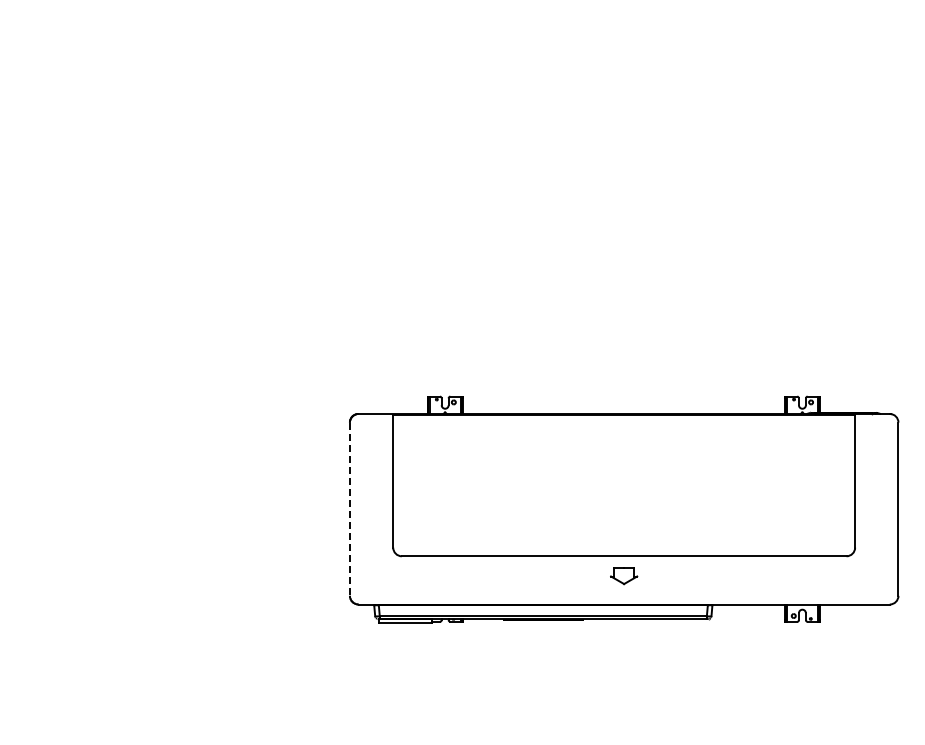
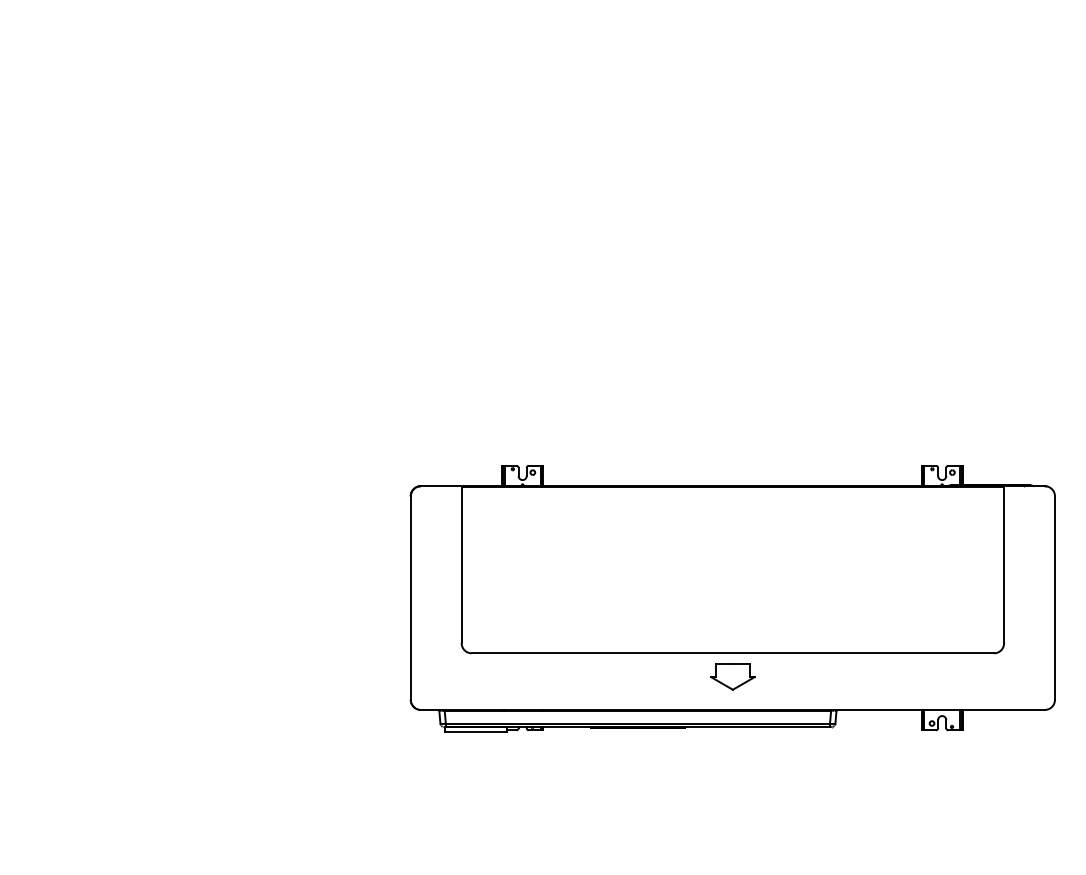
line: (349, 509) -> (410, 598), dashed -> solid
part: (623, 576) -> (732, 677), size x1.43

